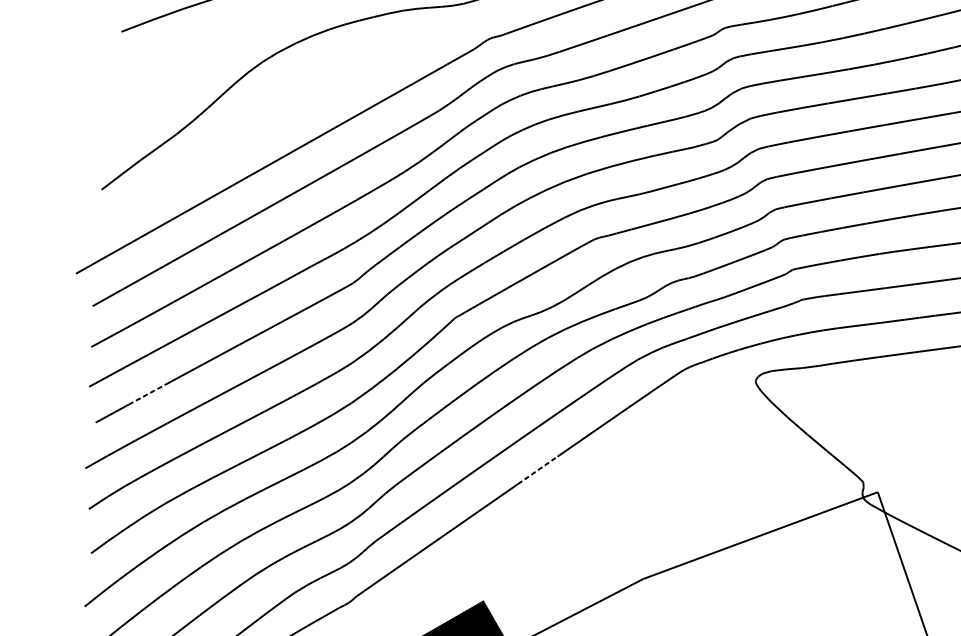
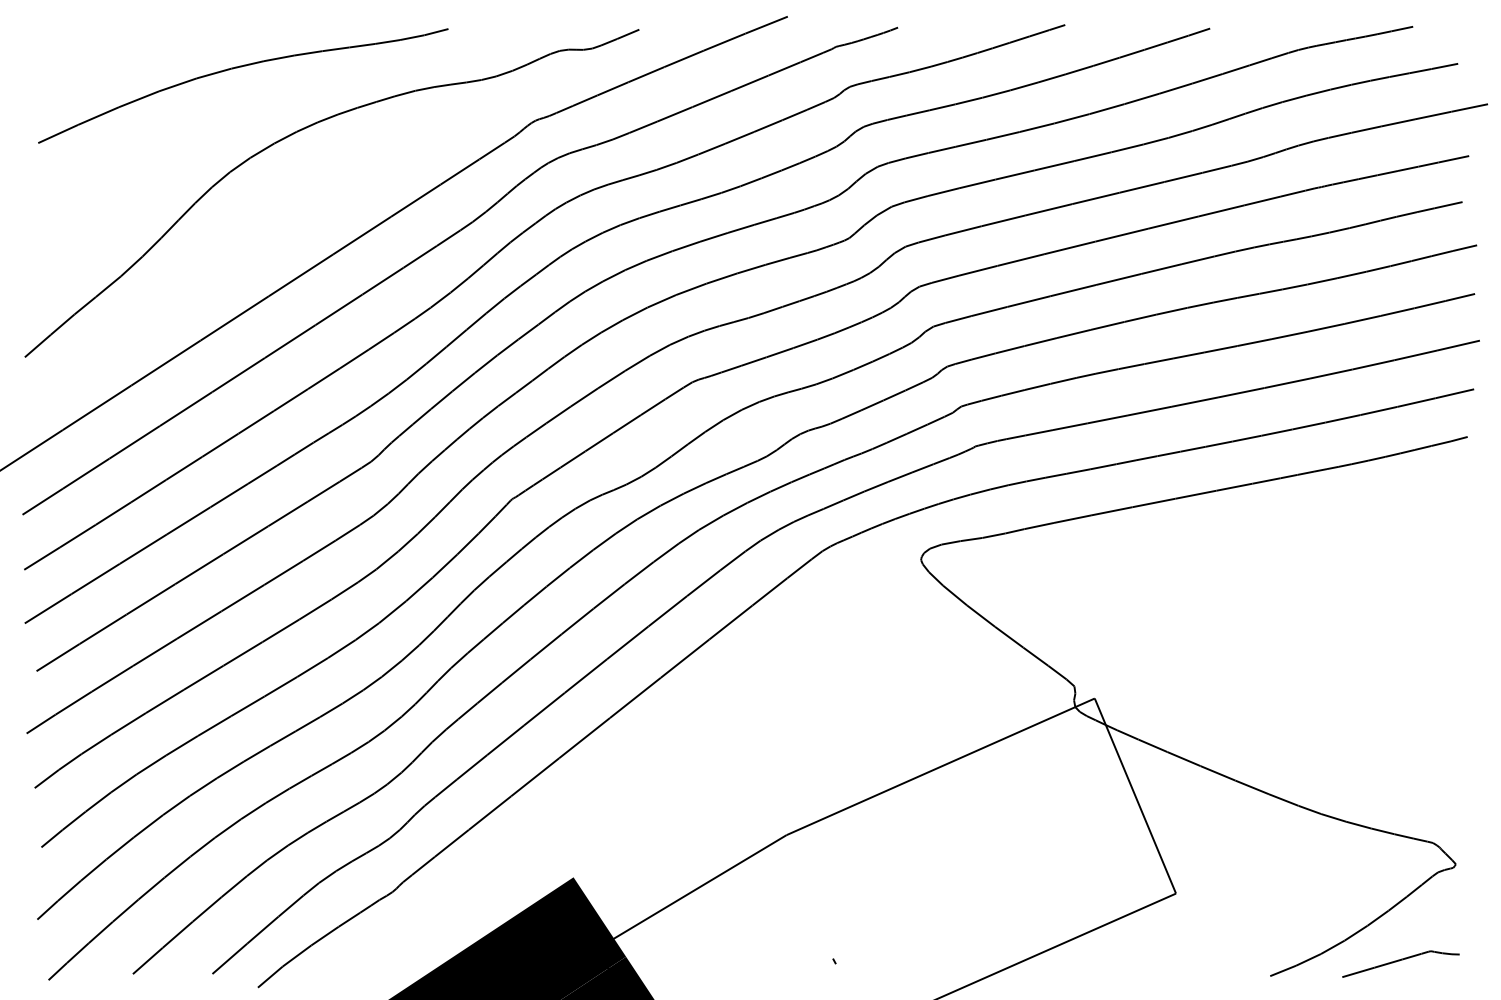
line: (147, 394) -> (103, 629), dashed -> solid
line: (537, 470) -> (635, 697), dashed -> solid

